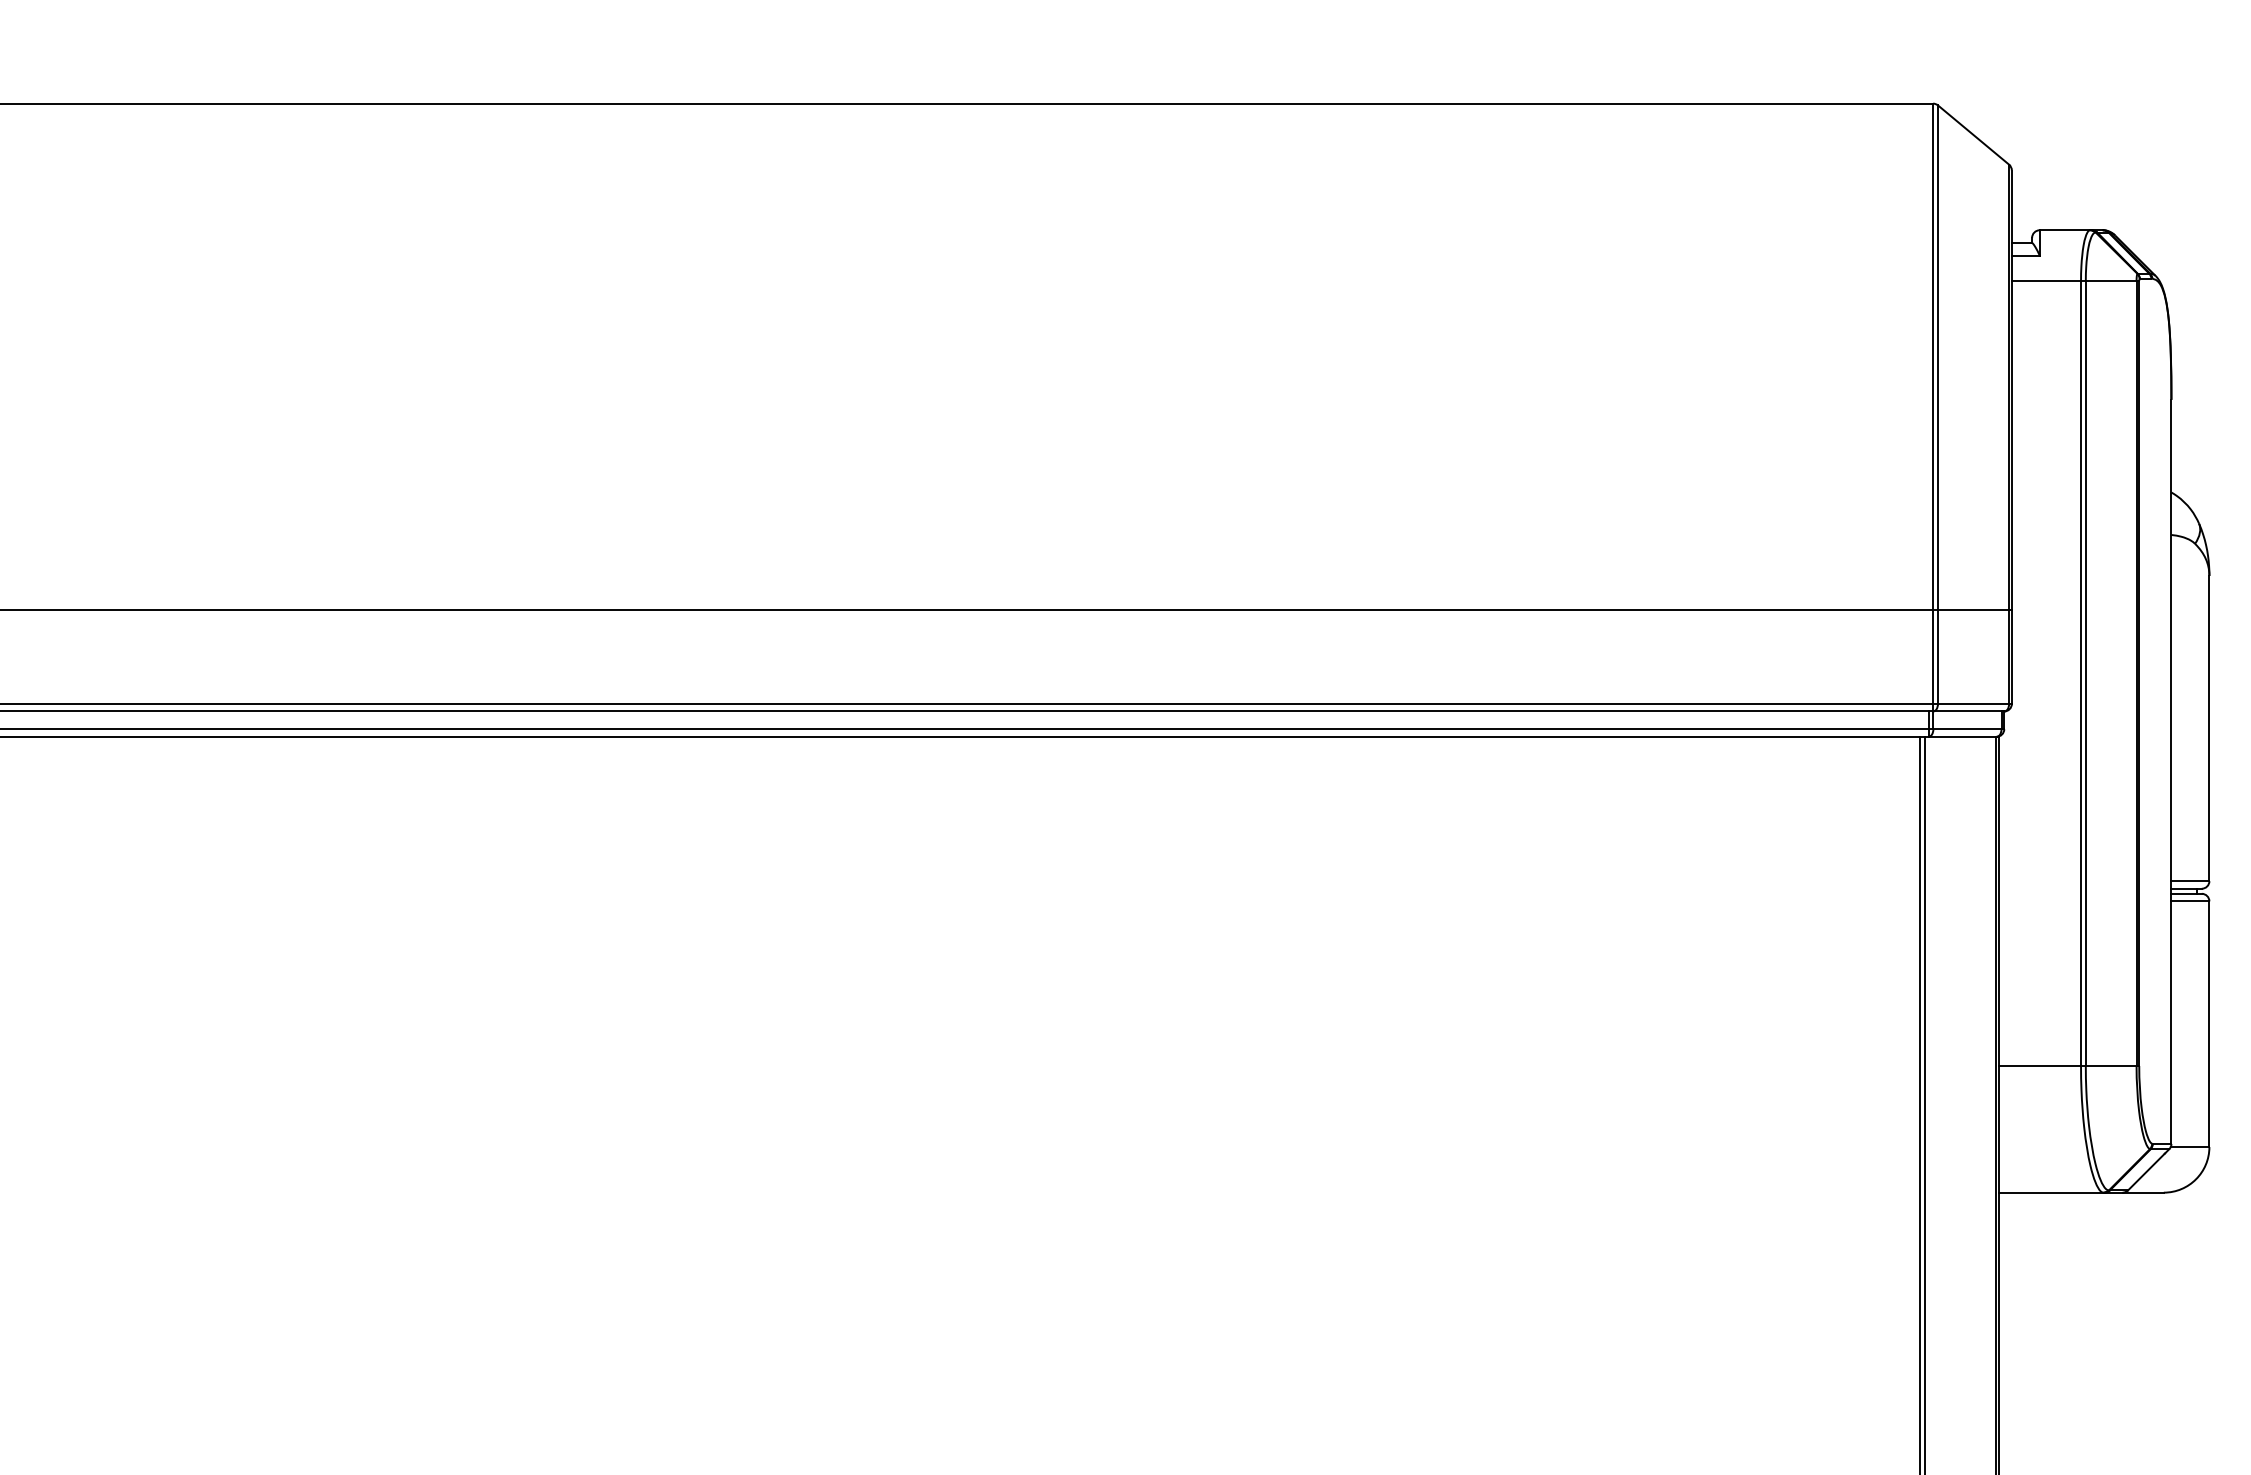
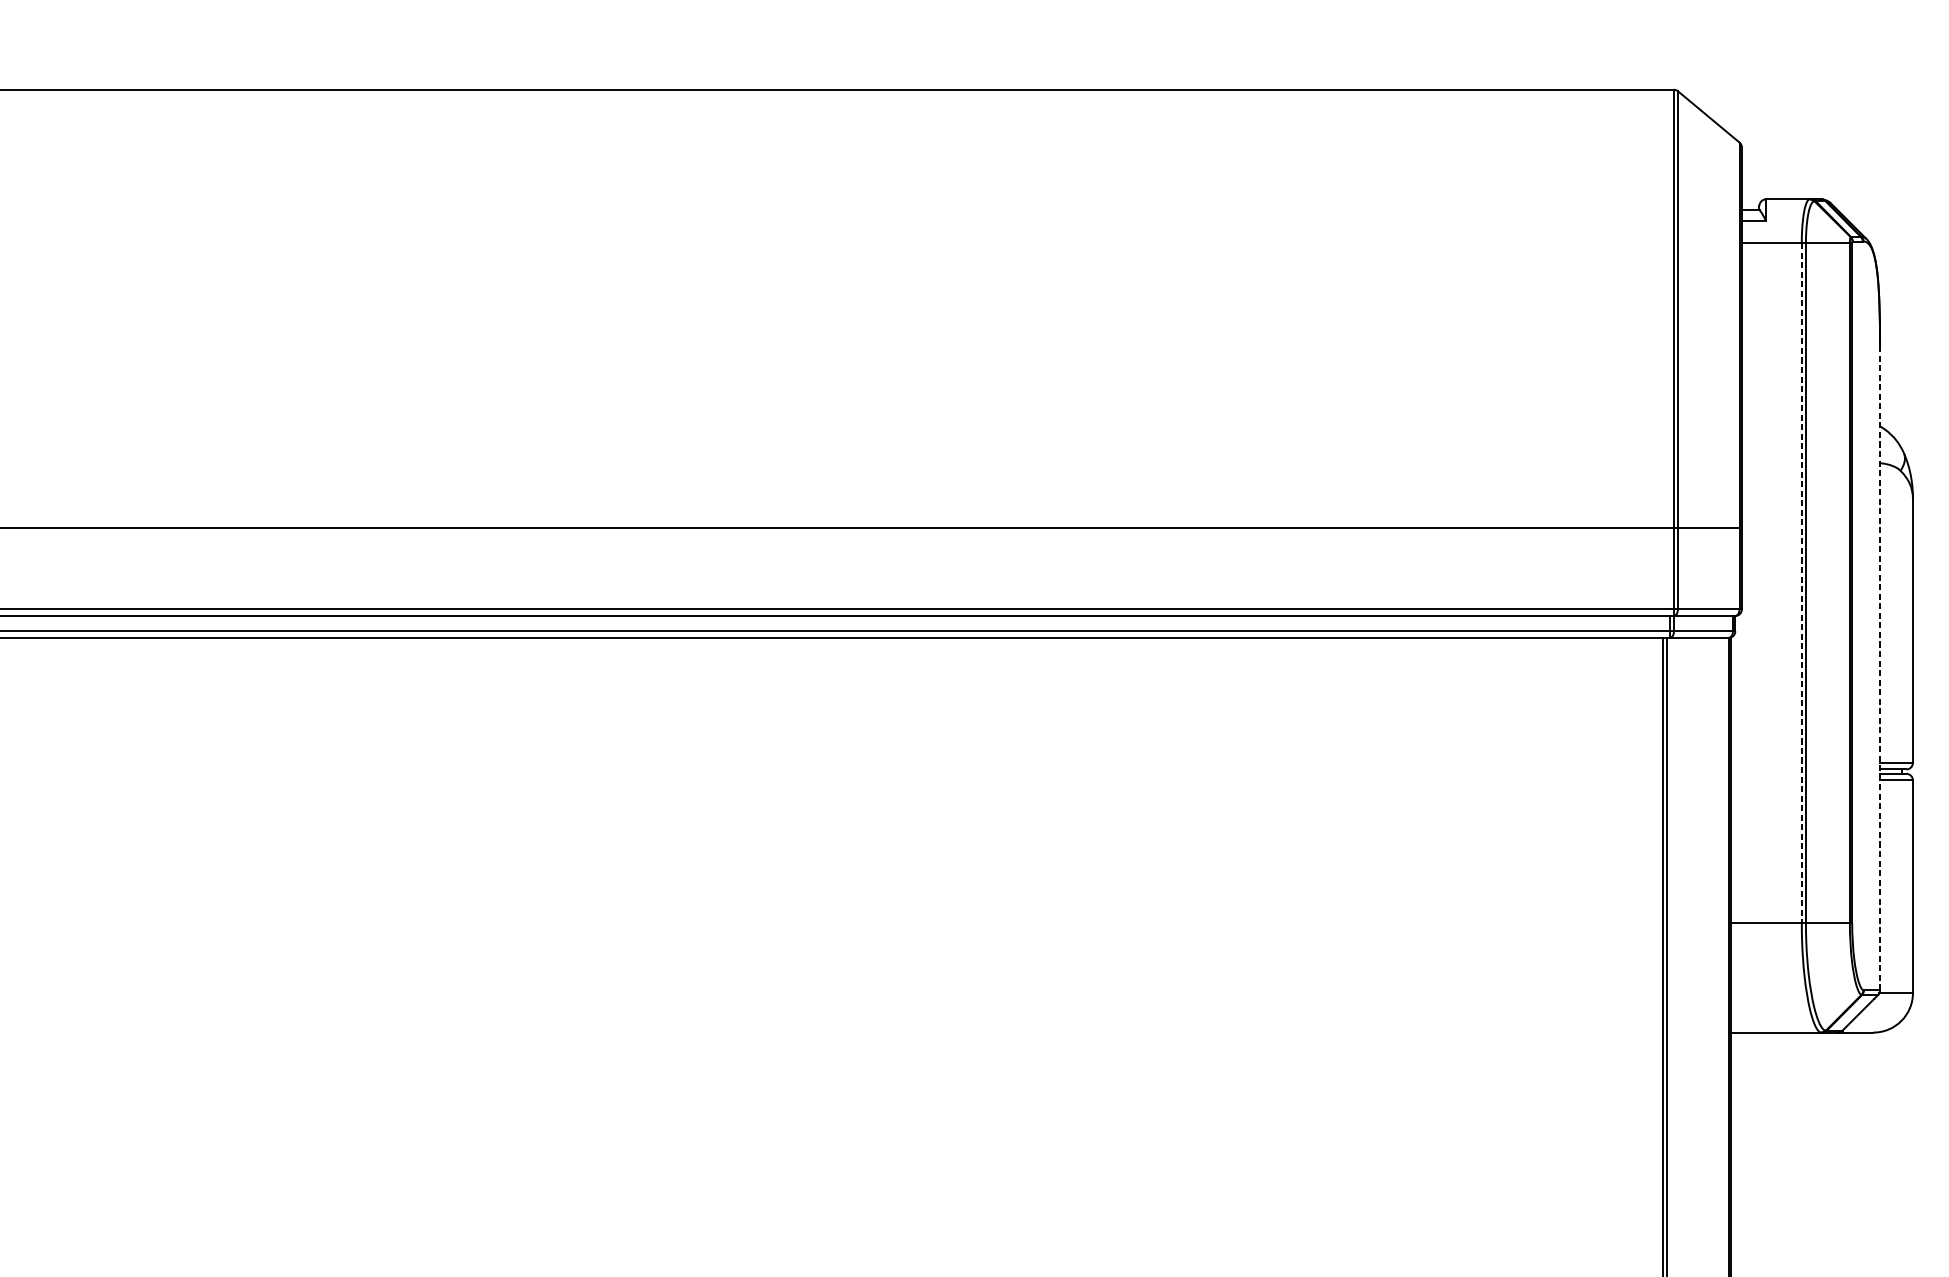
line: (2081, 673) -> (1802, 583), solid -> dashed
line: (2171, 771) -> (1880, 667), solid -> dashed

